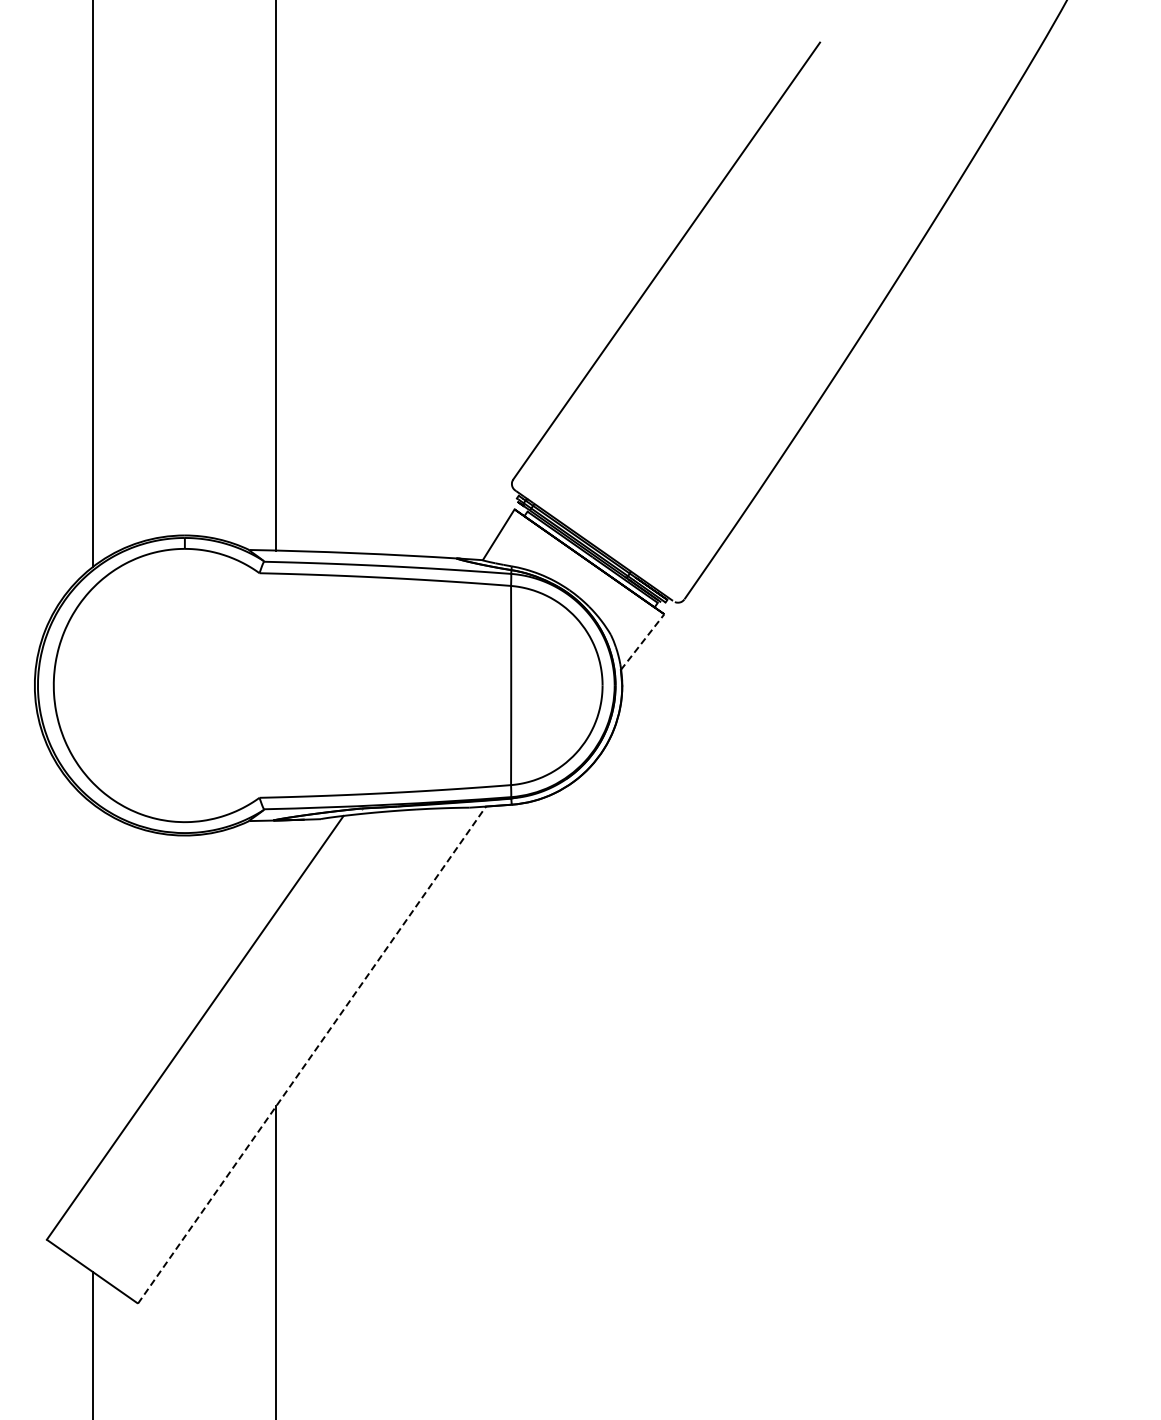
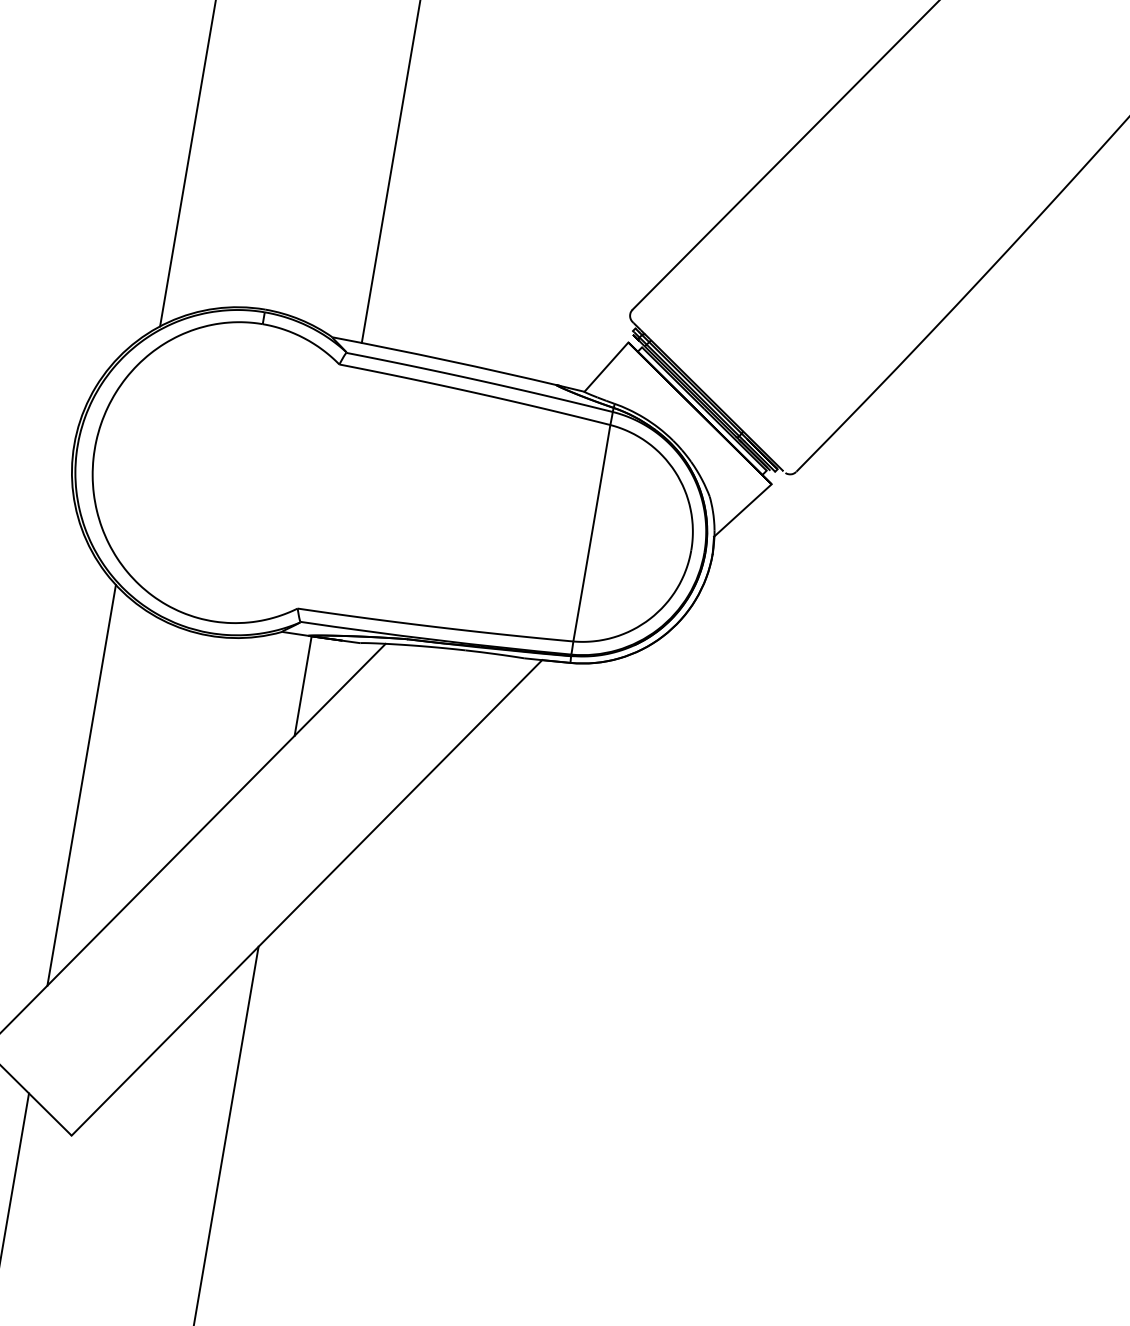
line: (642, 641) -> (742, 509), dashed -> solid
line: (276, 866) -> (303, 686), added
line: (93, 988) -> (81, 784), added
line: (312, 1054) -> (307, 897), dashed -> solid

